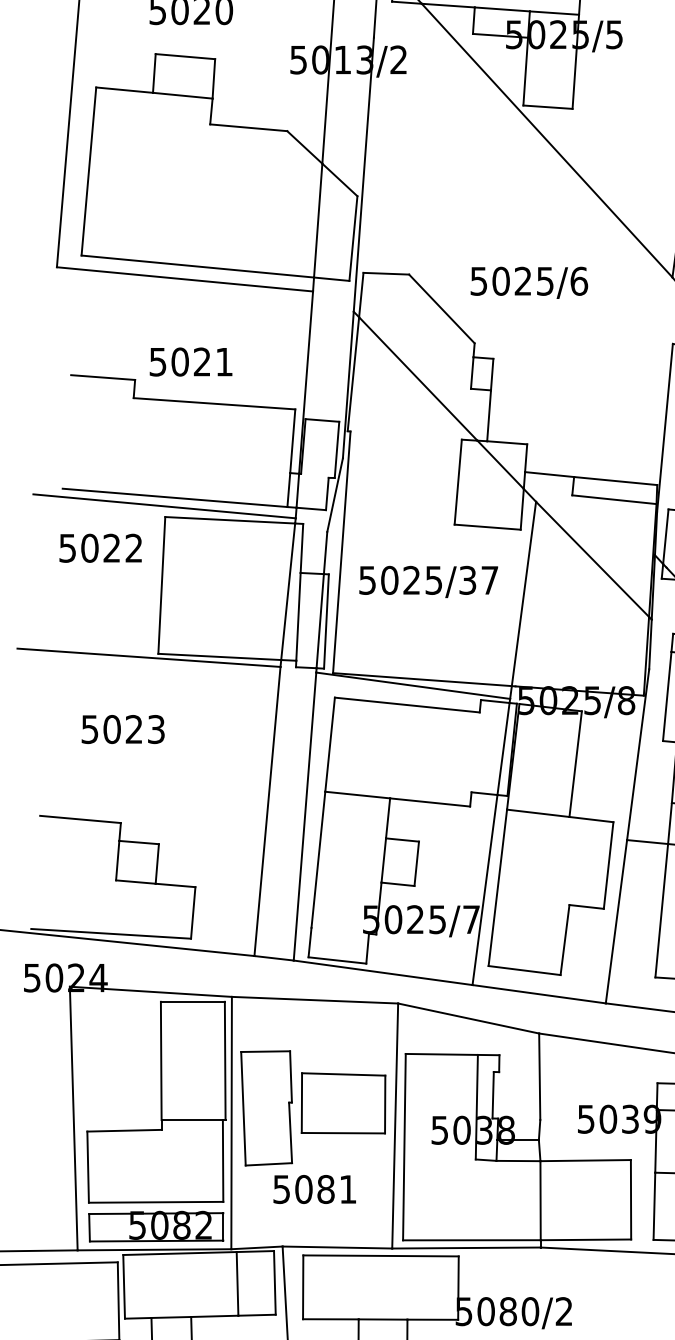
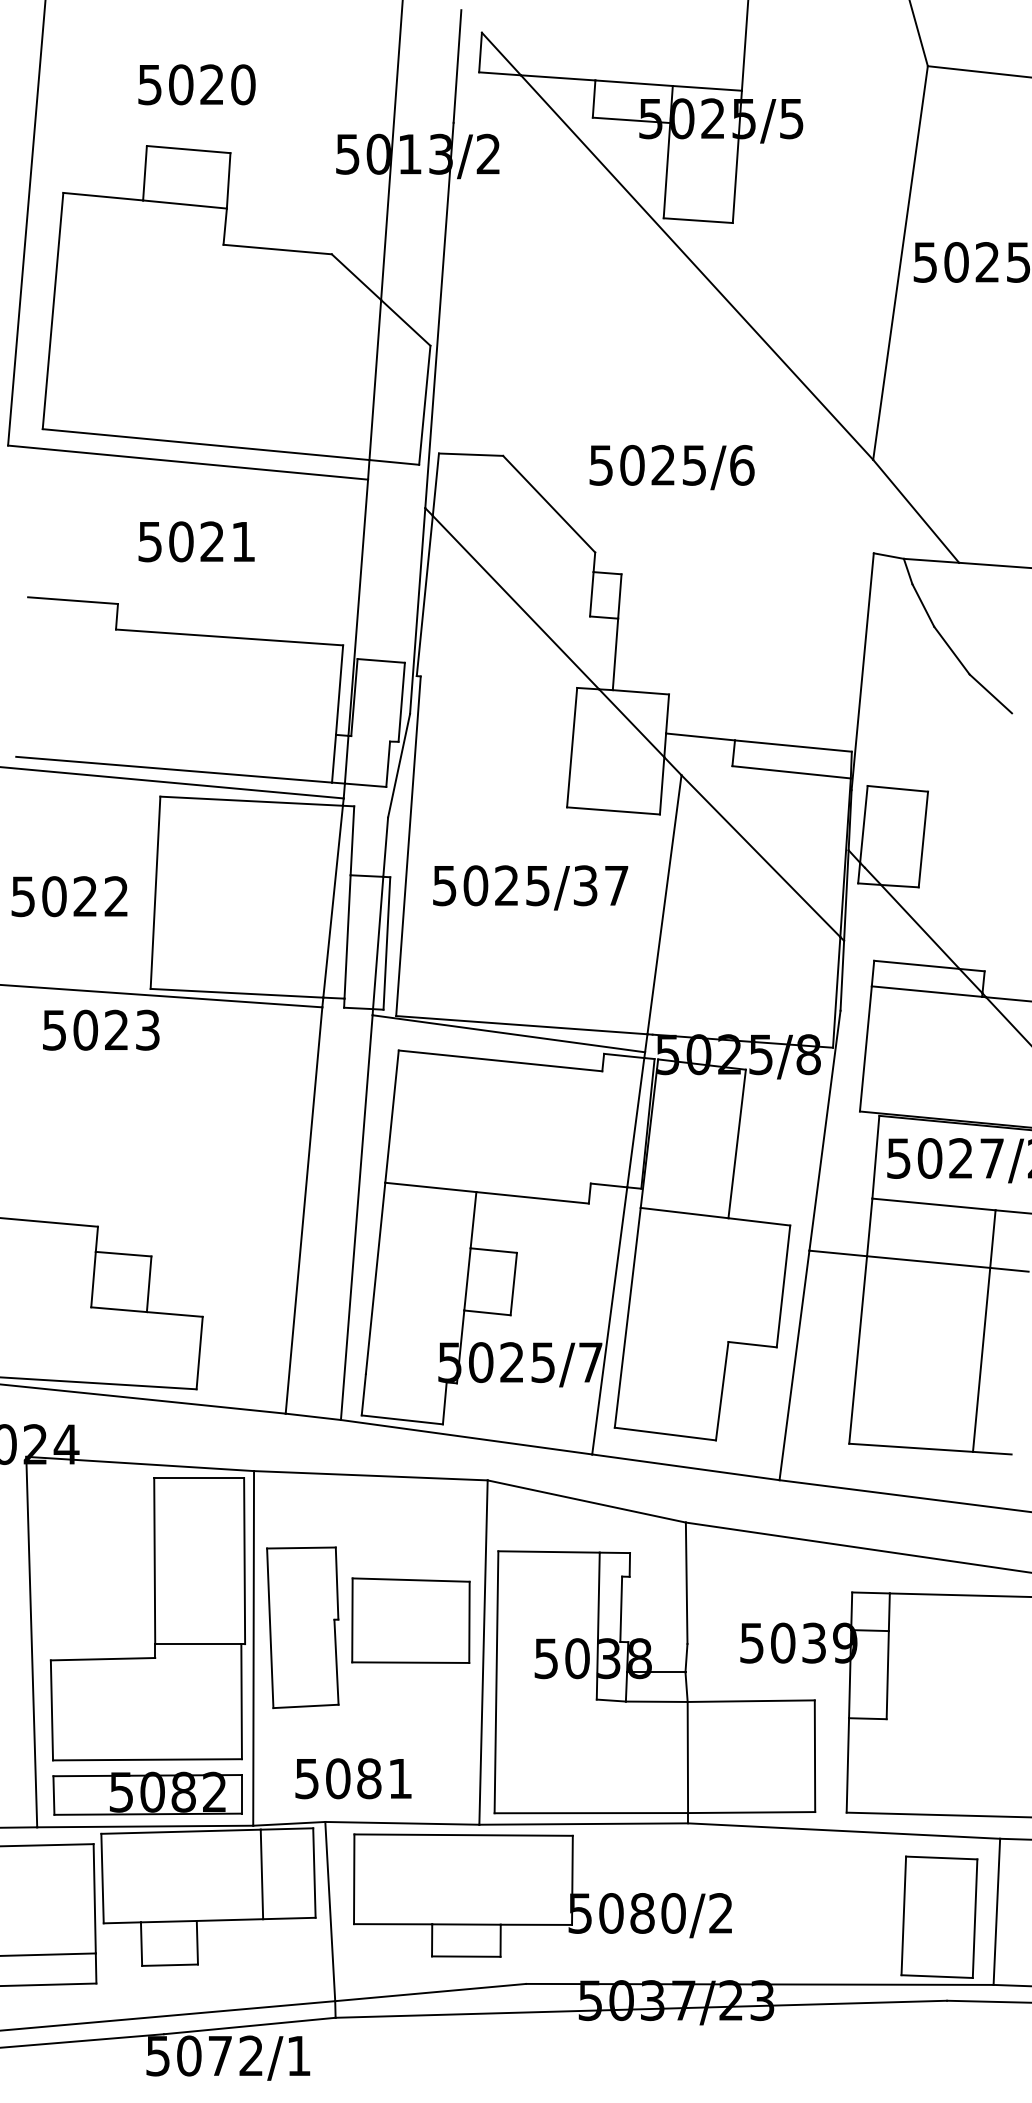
text: (190, 361) -> (196, 541), moved
text: (100, 548) -> (69, 896), moved
text: (123, 728) -> (101, 1029), moved
text: (314, 1189) -> (353, 1778), moved

